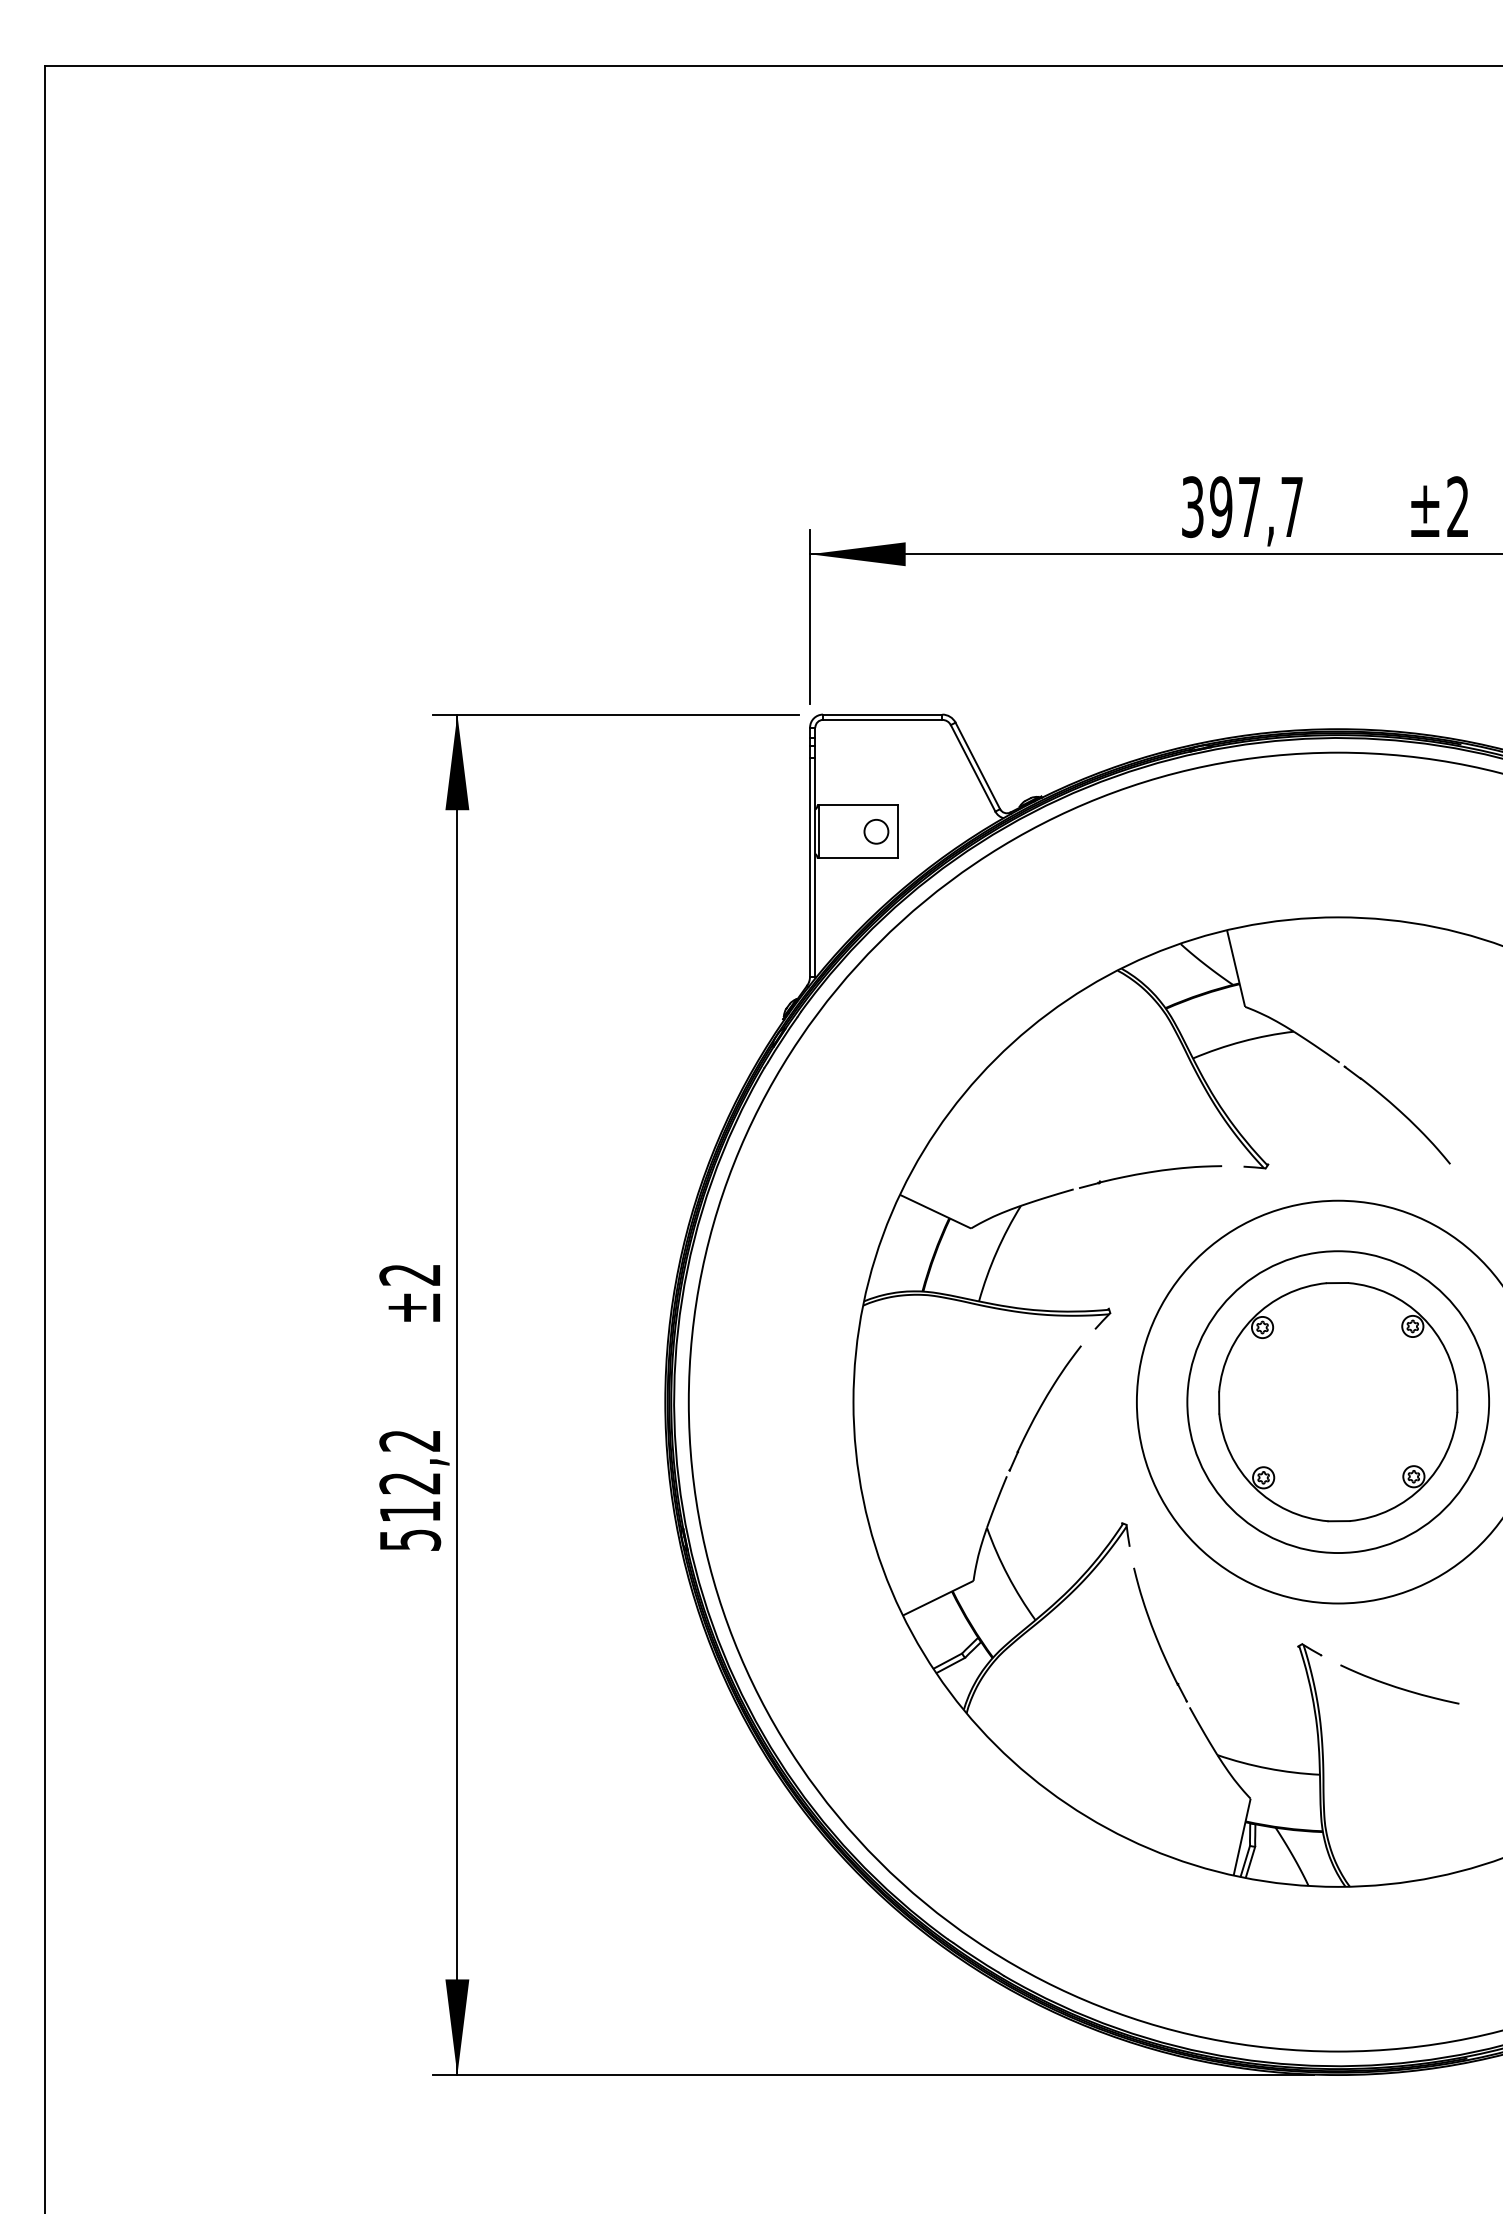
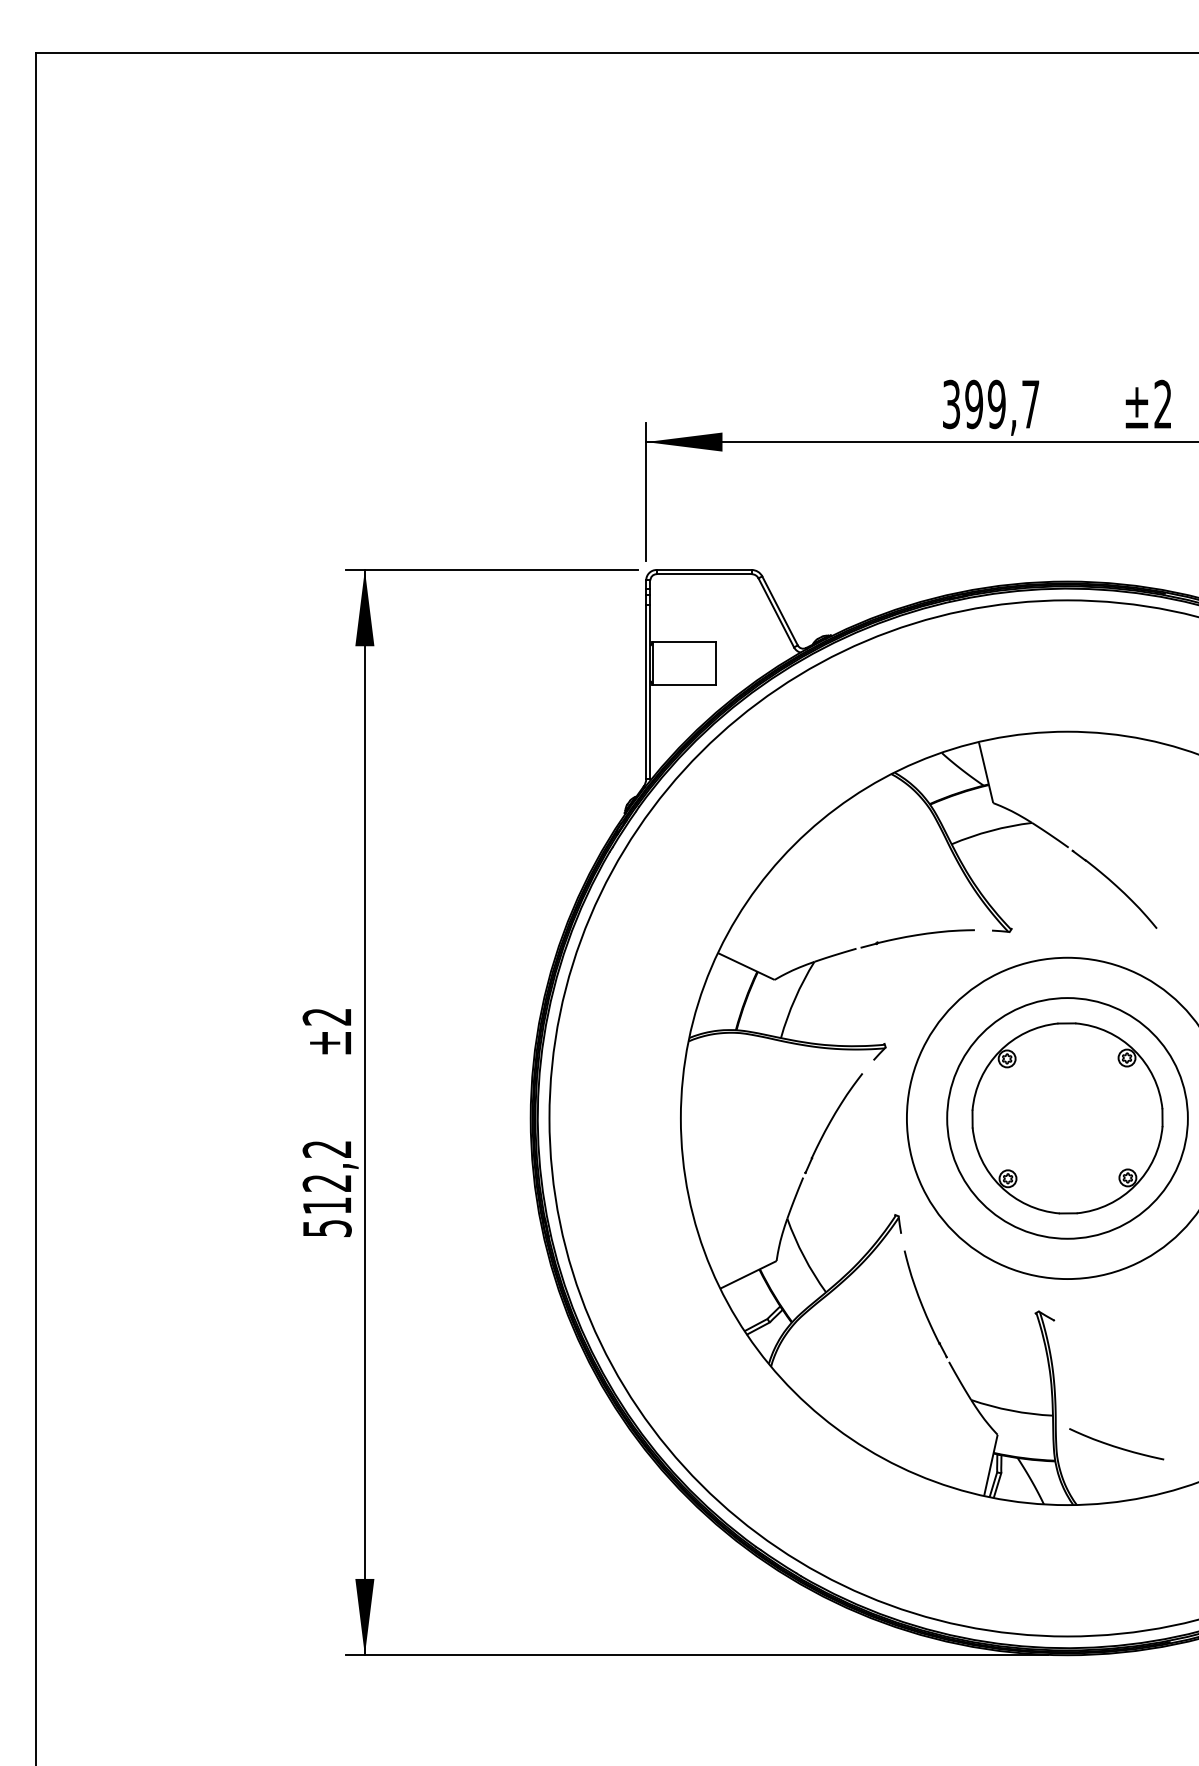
text: (1249, 507) -> (996, 404), 397,7 -> 399,7
circle: (876, 831) -> (699, 663), removed
curve: (1397, 1686) -> (1114, 1445), moved

